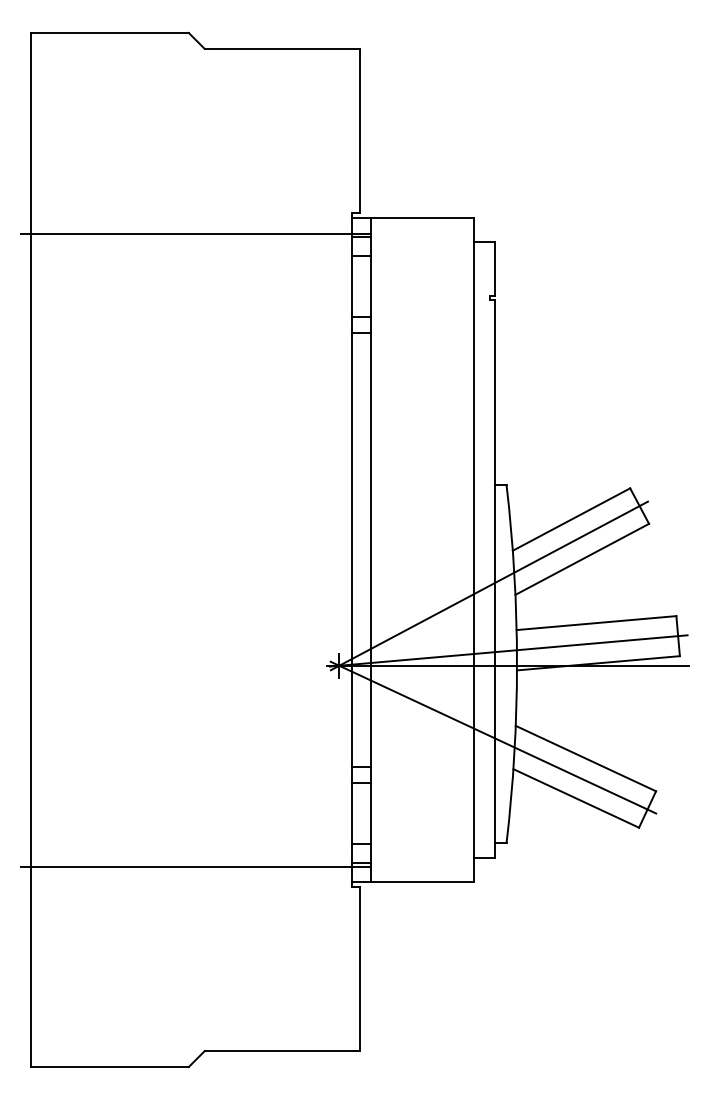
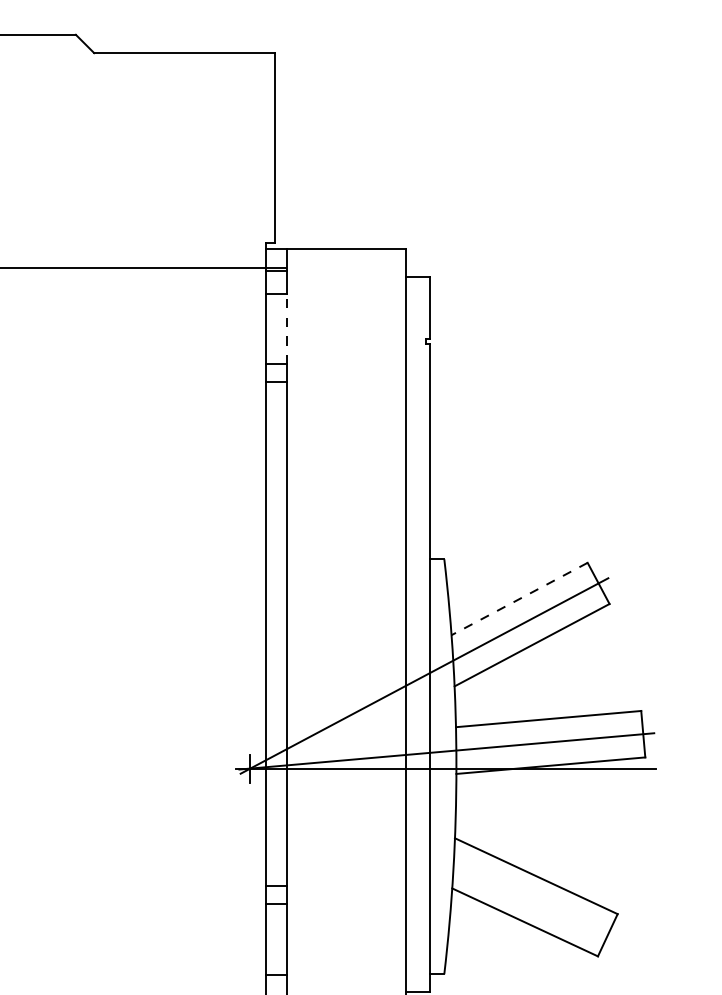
line: (370, 286) -> (286, 328), solid -> dashed
line: (571, 519) -> (519, 598), solid -> dashed
line: (493, 737) -> (429, 851), removed

